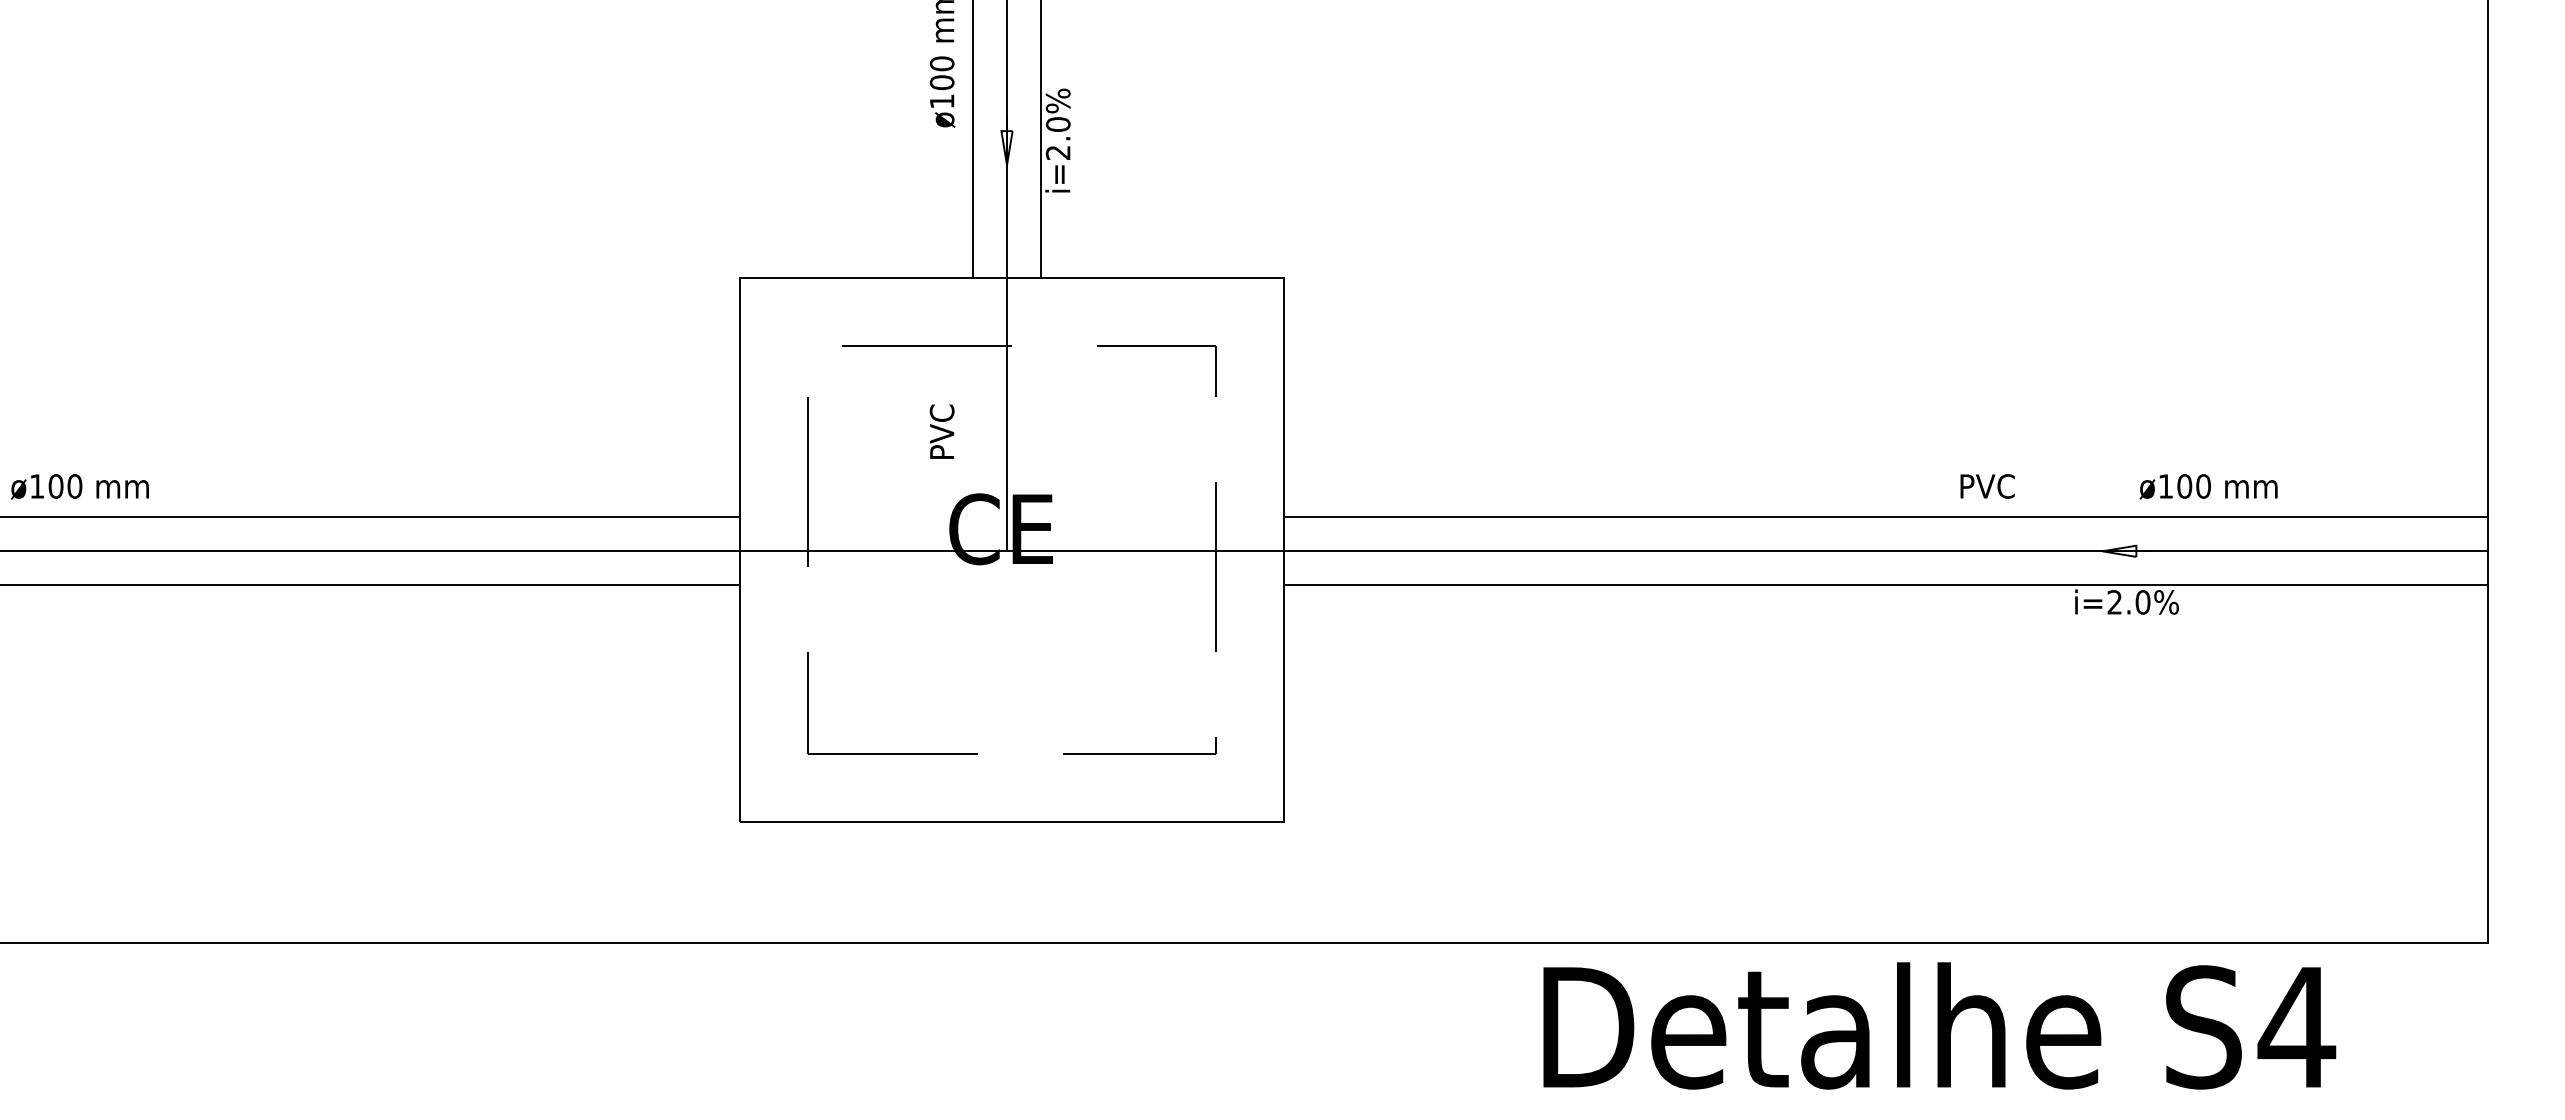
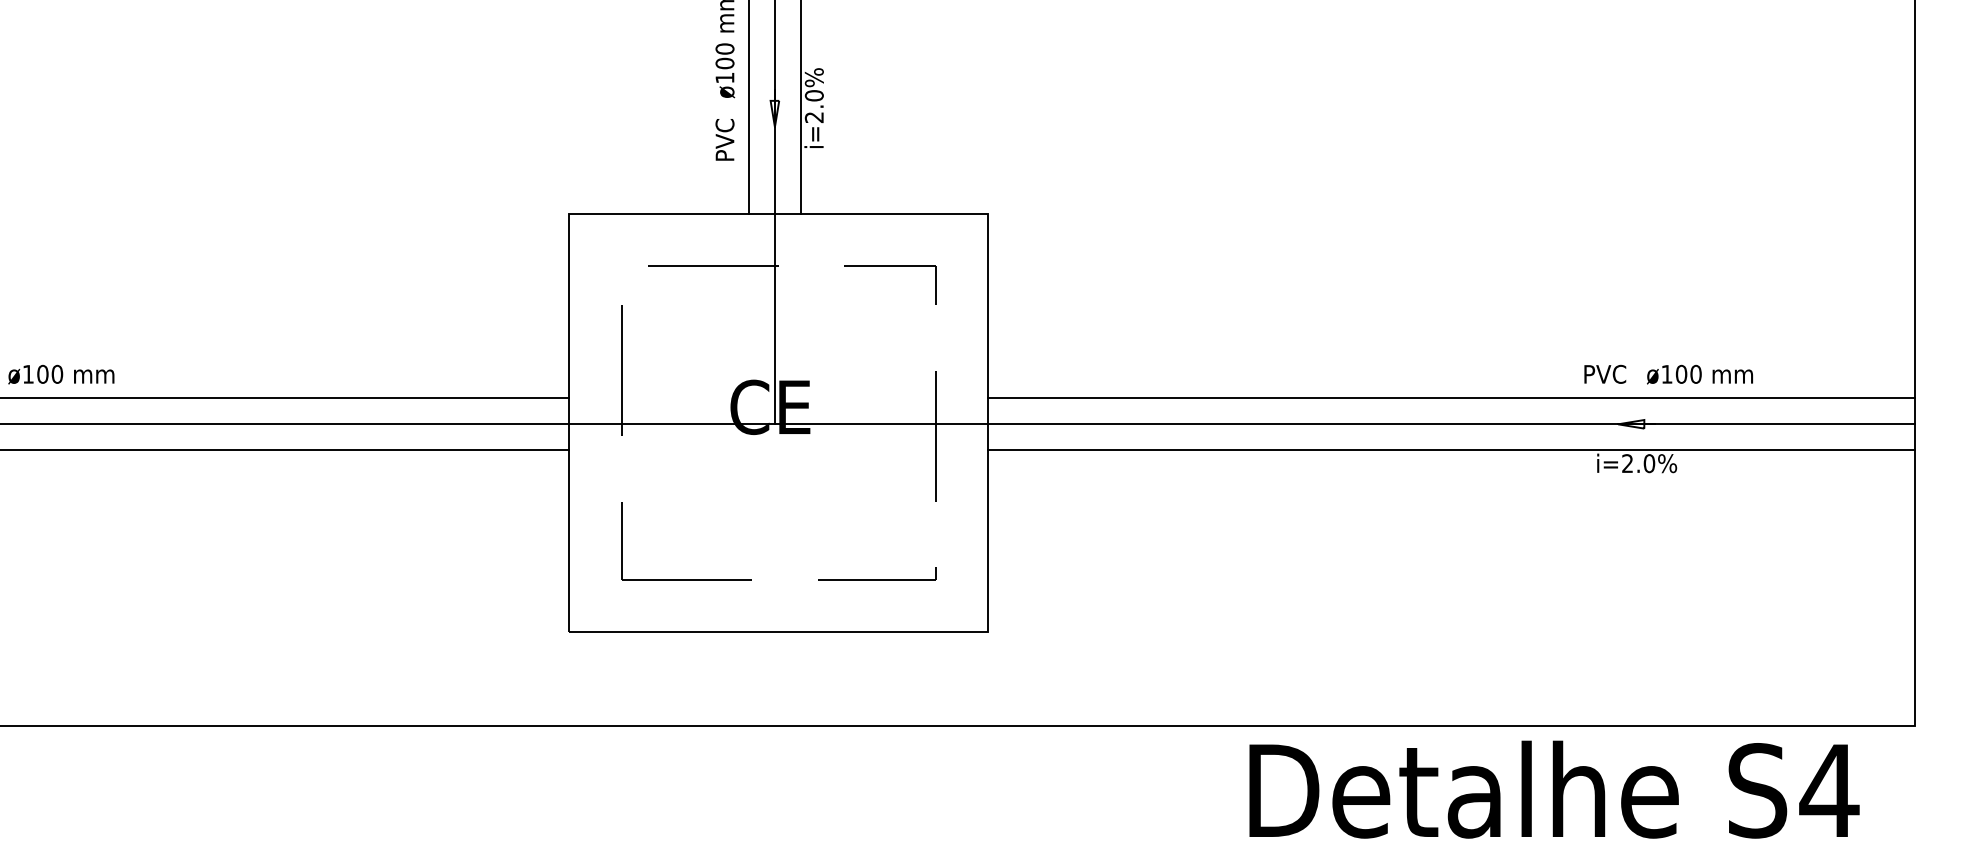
text: (941, 431) -> (724, 139), moved
text: (1987, 486) -> (1605, 374), moved
text: (1939, 1025) -> (1554, 789), moved

